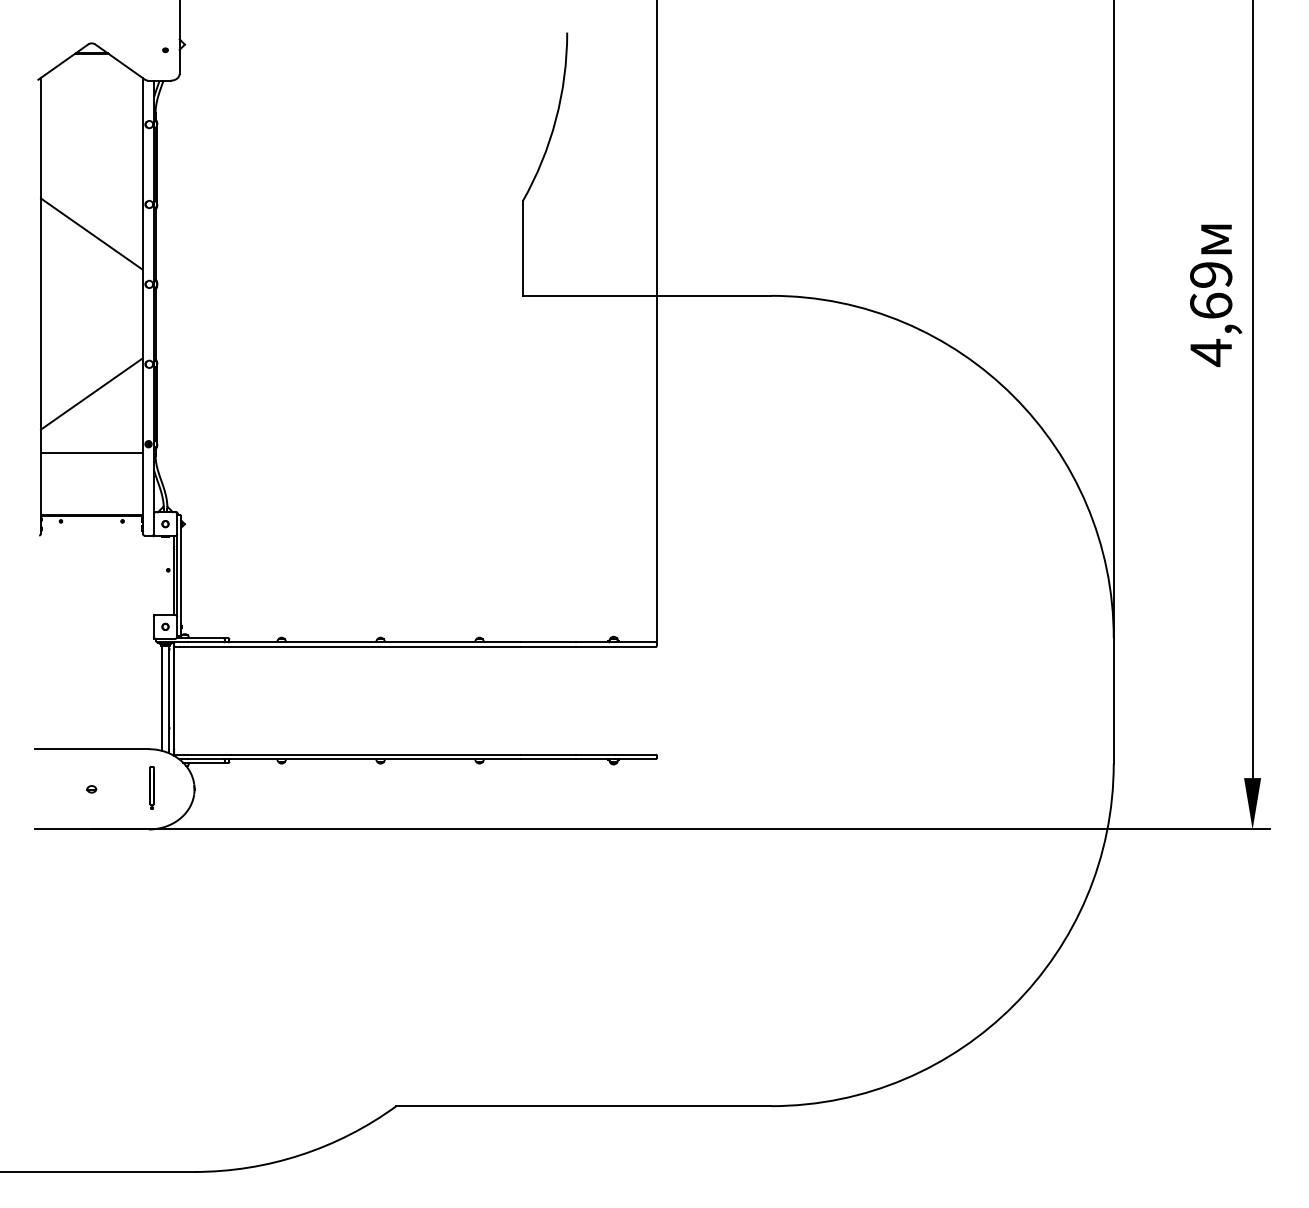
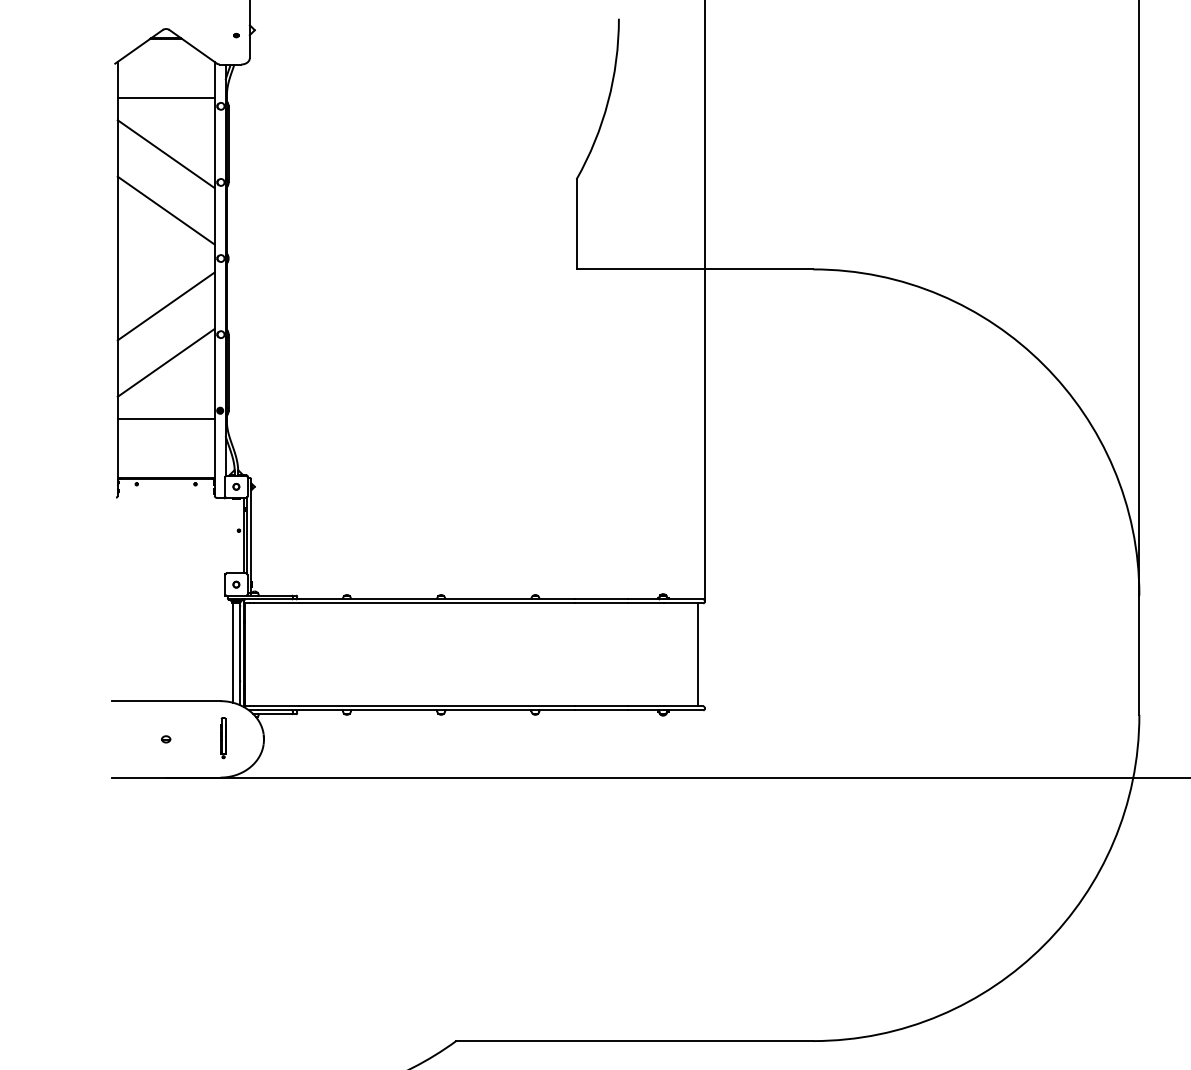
line: (91, 116) -> (165, 98), added
line: (91, 174) -> (165, 153), added
line: (91, 334) -> (165, 306), added
line: (650, 700) -> (698, 654), added

